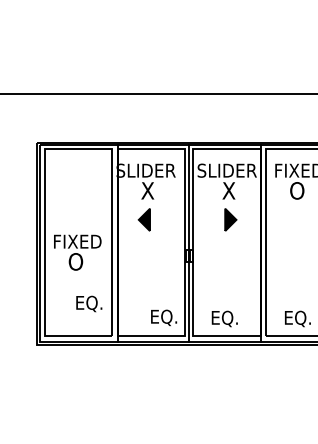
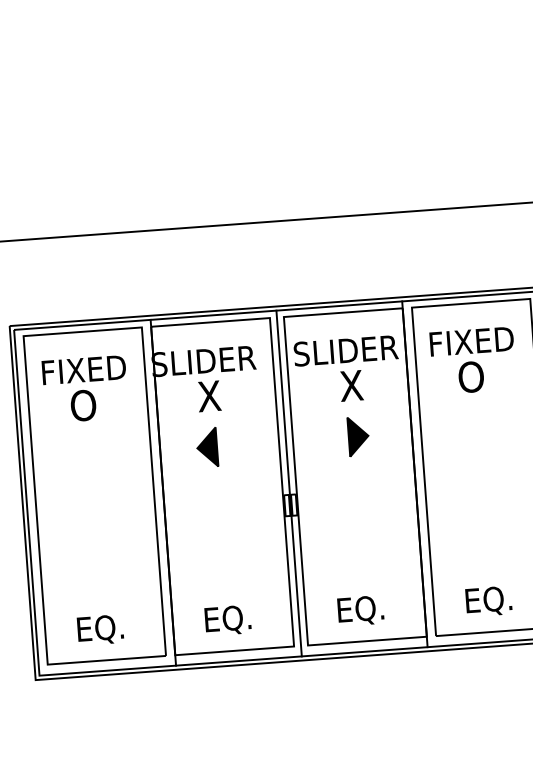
text: (77, 252) -> (85, 388), moved
text: (89, 303) -> (100, 629), moved
text: (164, 317) -> (228, 619), moved

